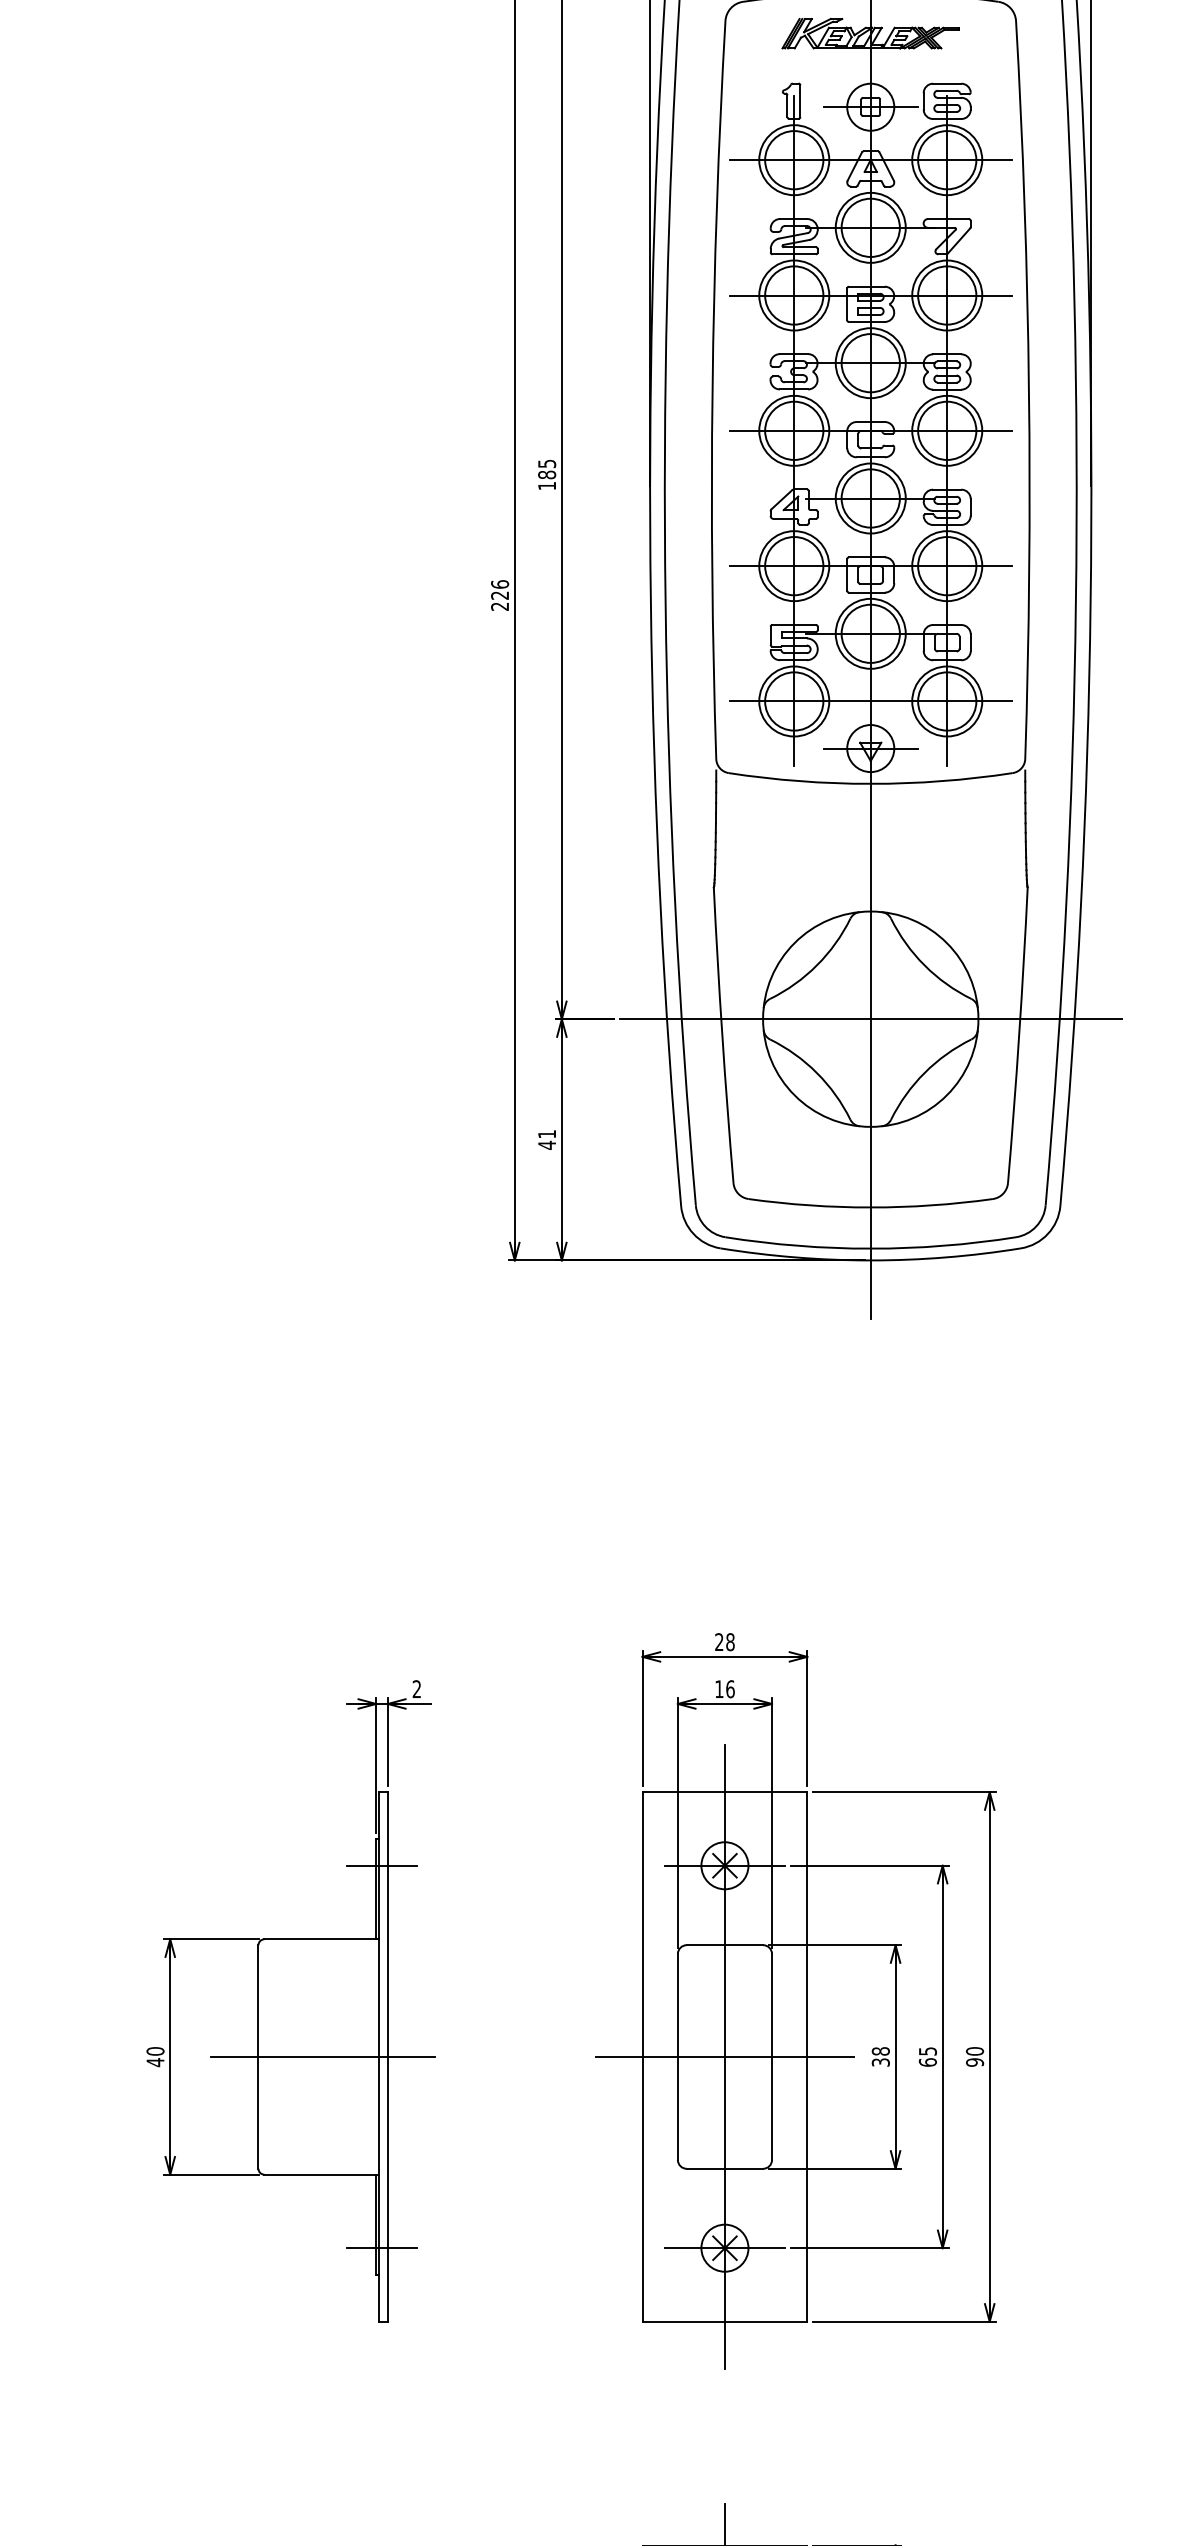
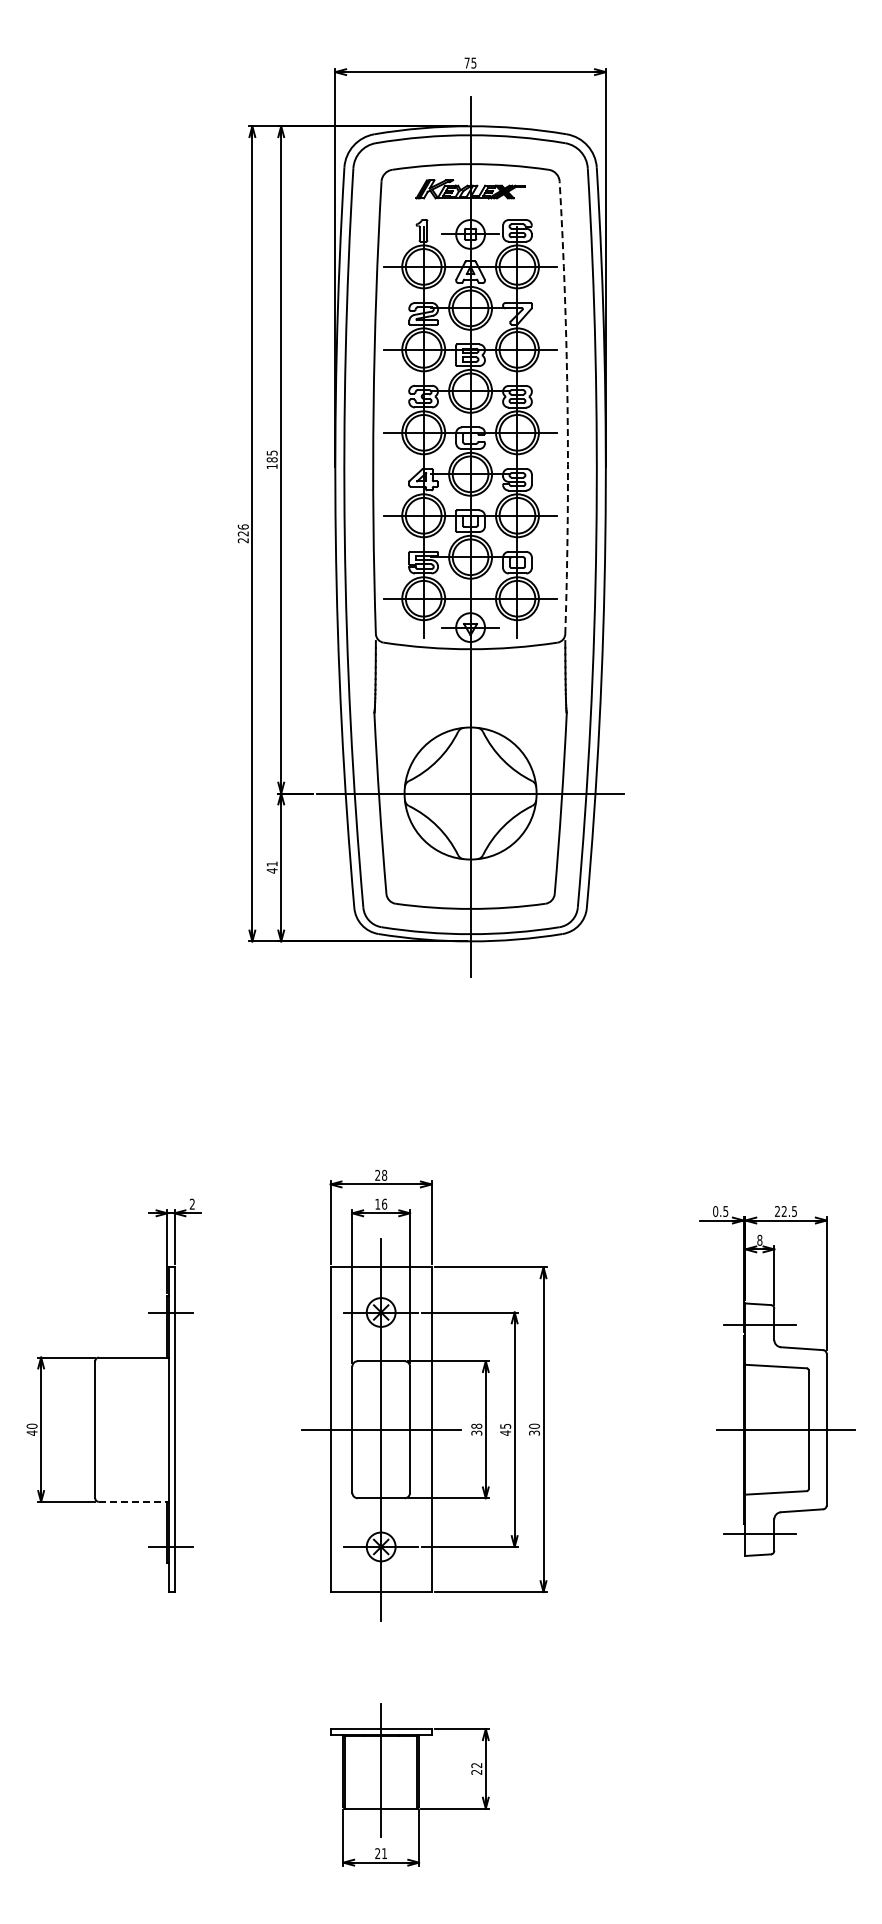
arc: (1028, 389) -> (567, 407), solid -> dashed
line: (322, 2056) -> (134, 1429), removed
text: (927, 2061) -> (505, 1432), 65 -> 45
text: (975, 2061) -> (534, 1432), 90 -> 30
line: (322, 2174) -> (134, 1501), solid -> dashed

